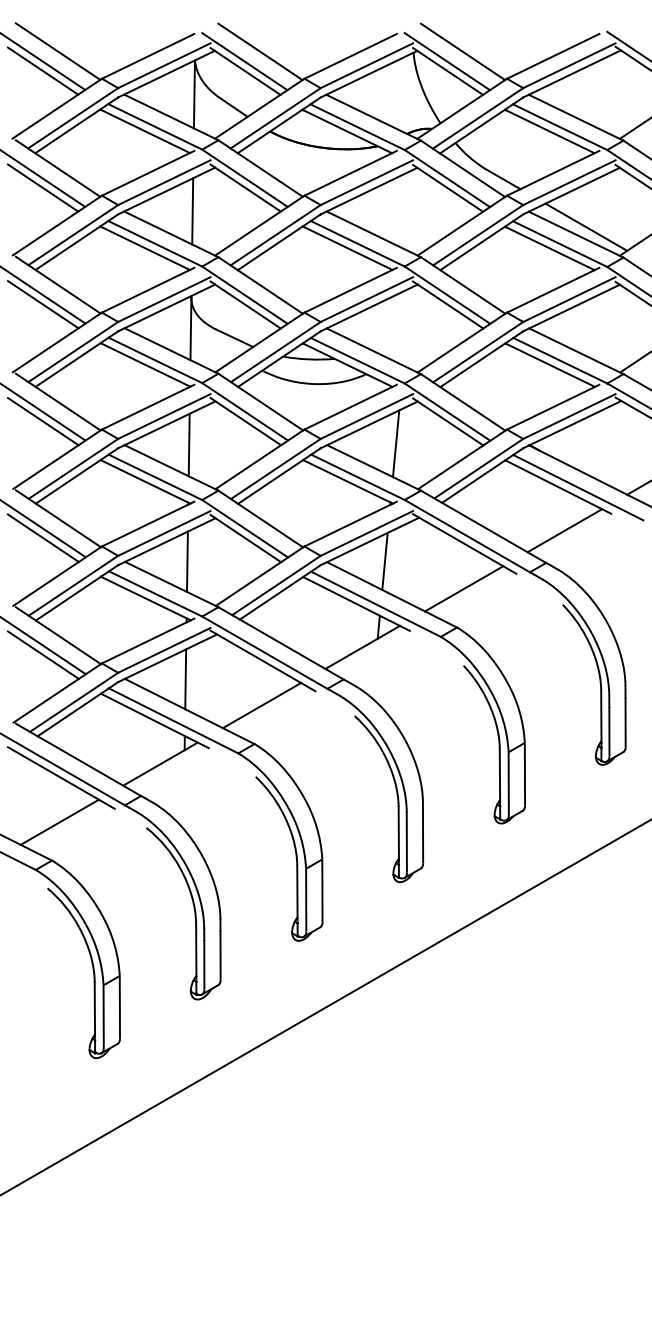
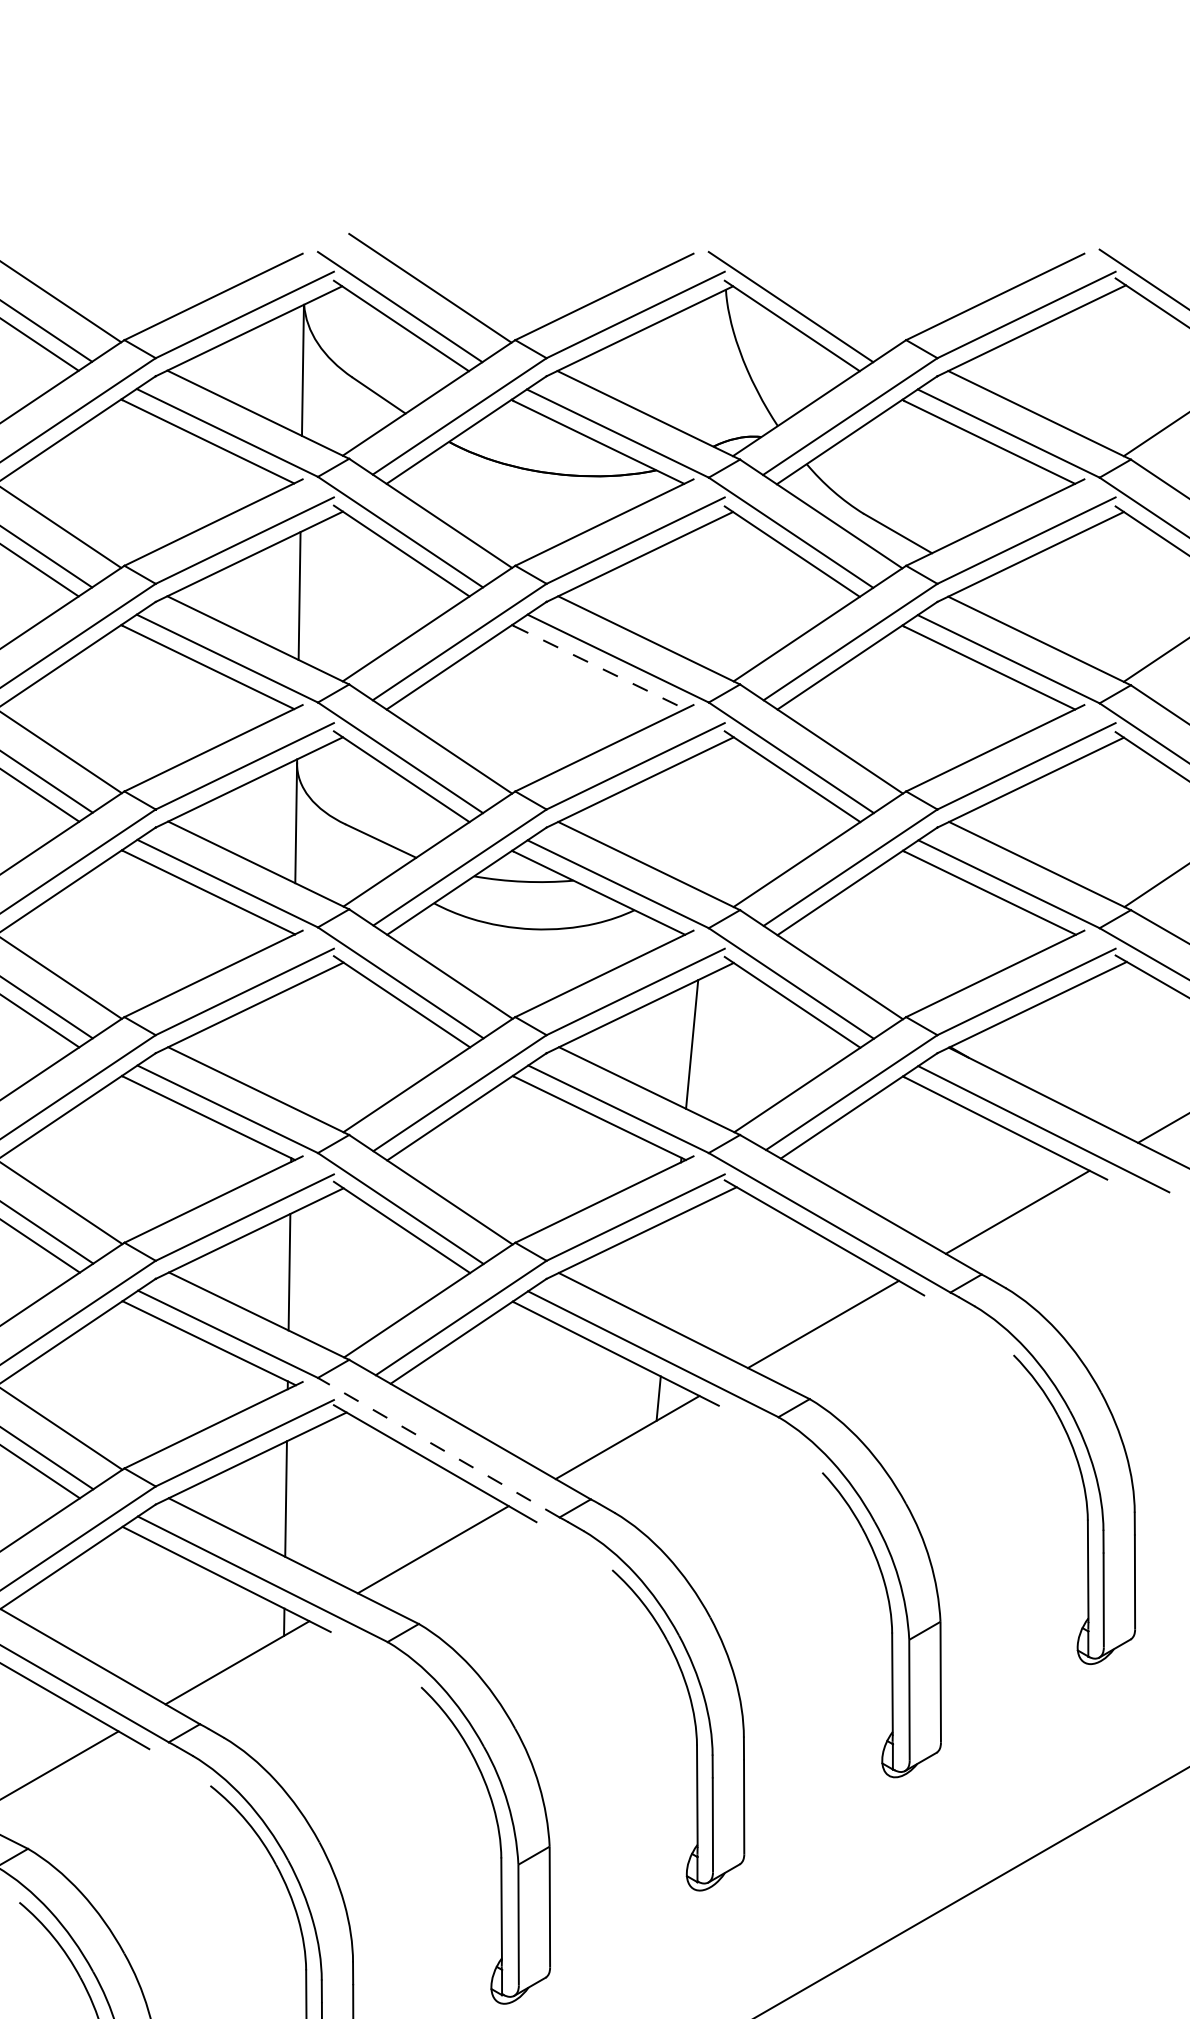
line: (462, 51) -> (820, 287), removed
line: (586, 226) -> (1059, 625), removed
line: (348, 248) -> (600, 667), solid -> dashed
line: (188, 444) -> (291, 1045), removed
line: (384, 560) -> (669, 1269), removed
line: (264, 652) -> (438, 1447), solid -> dashed

